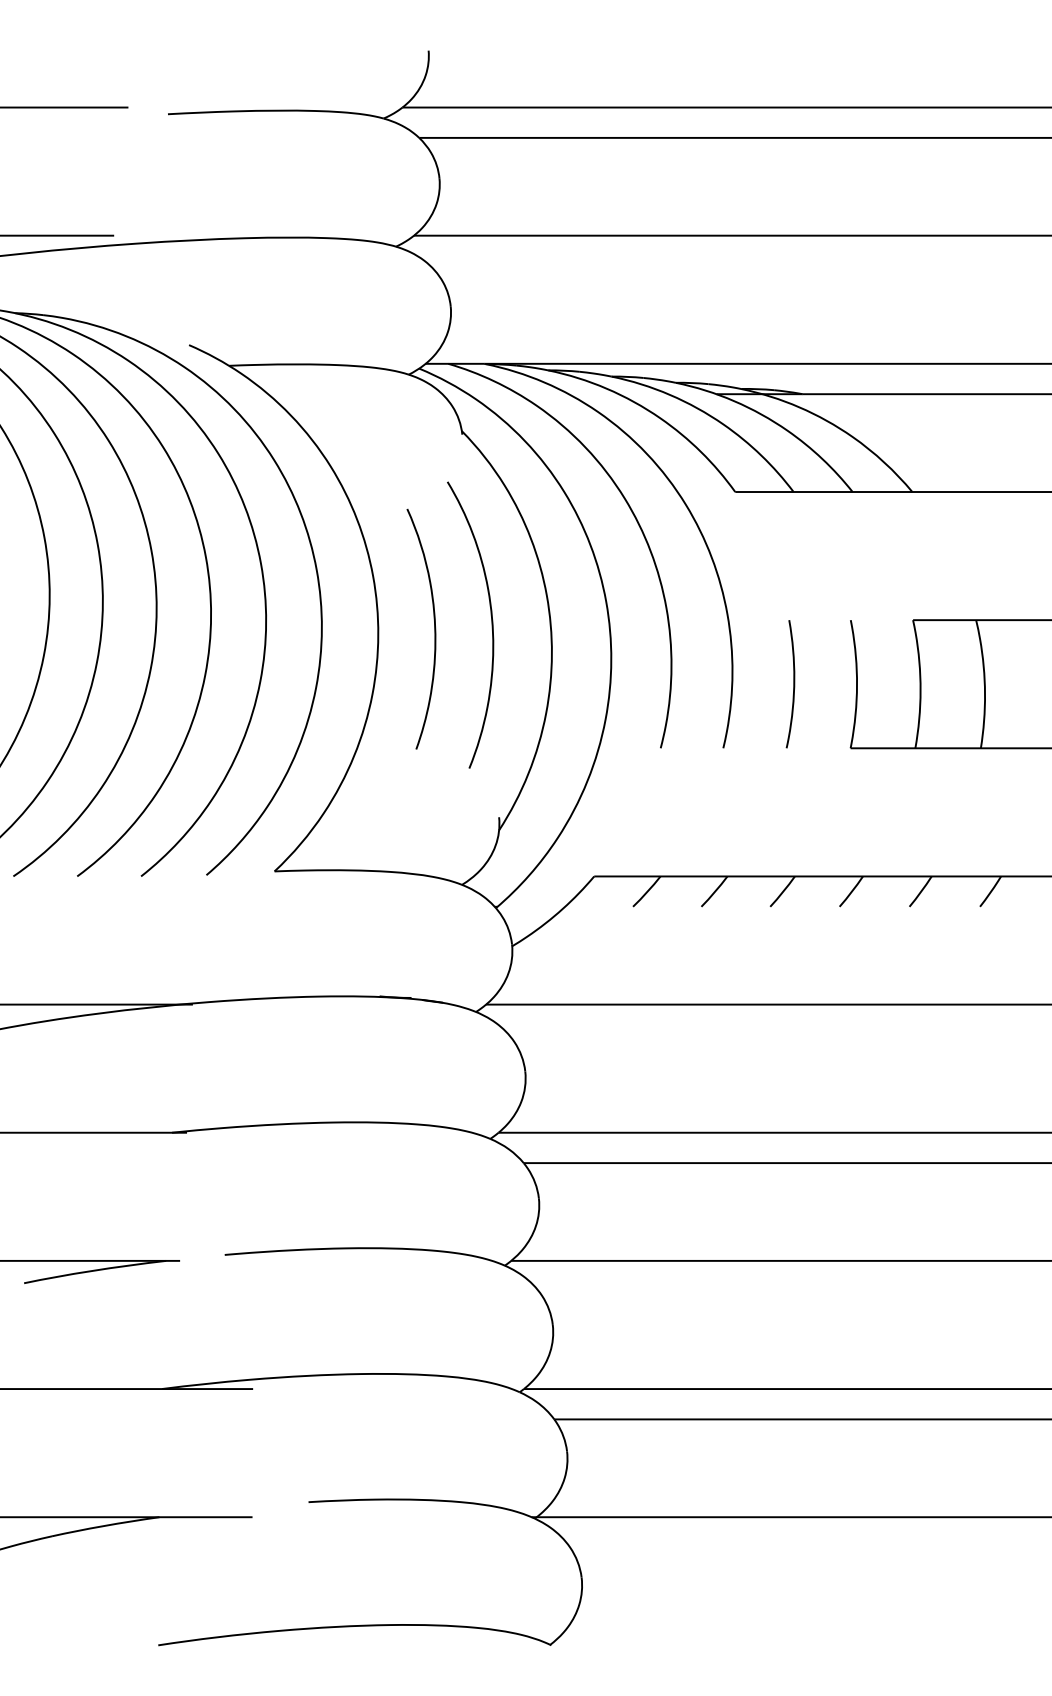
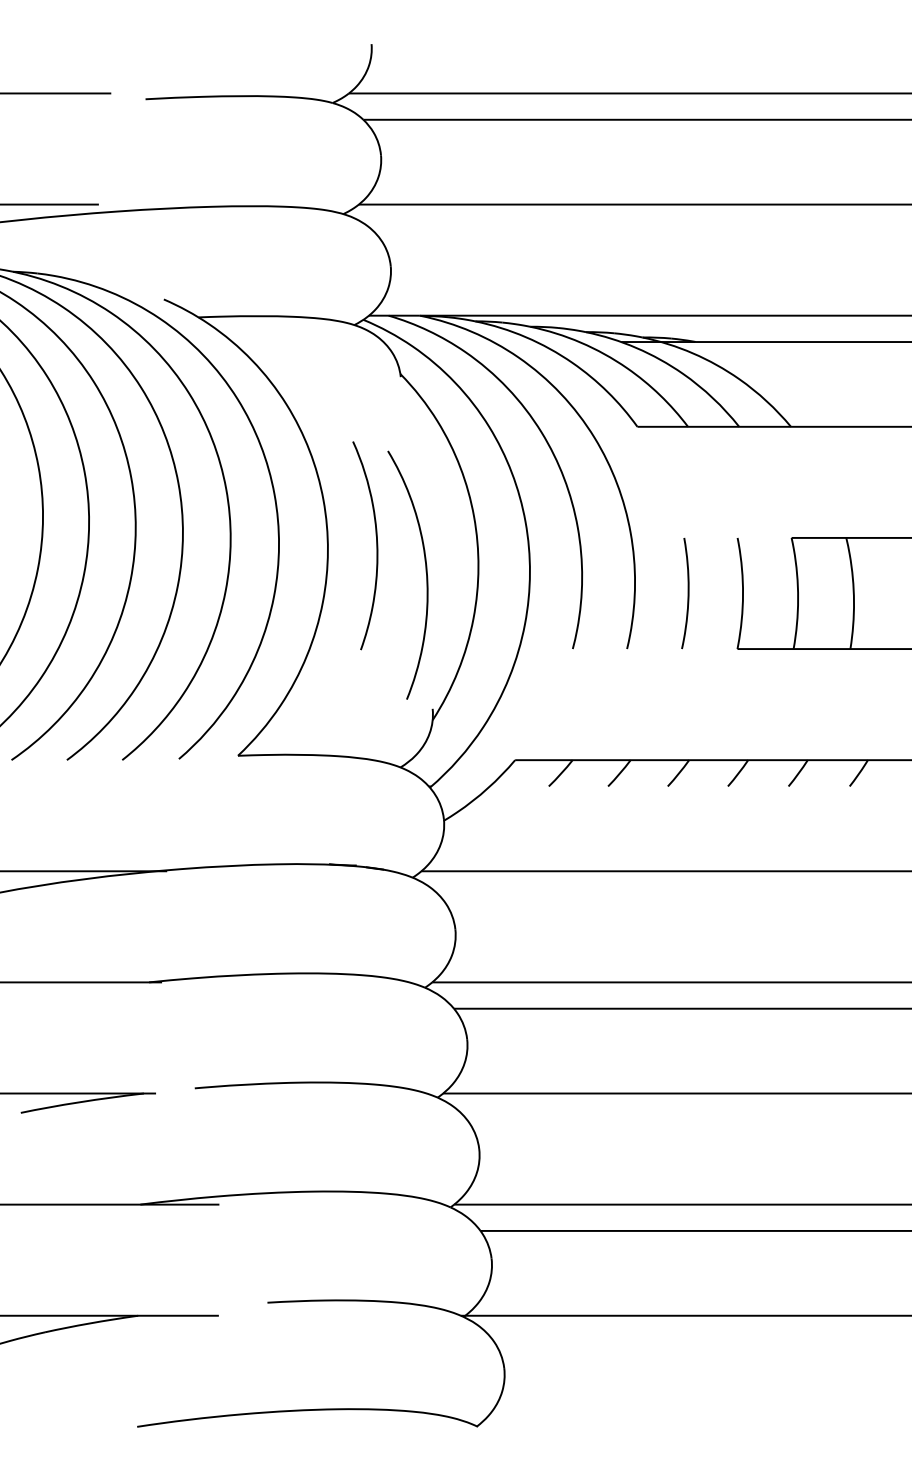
curve: (490, 621) -> (425, 572), moved

